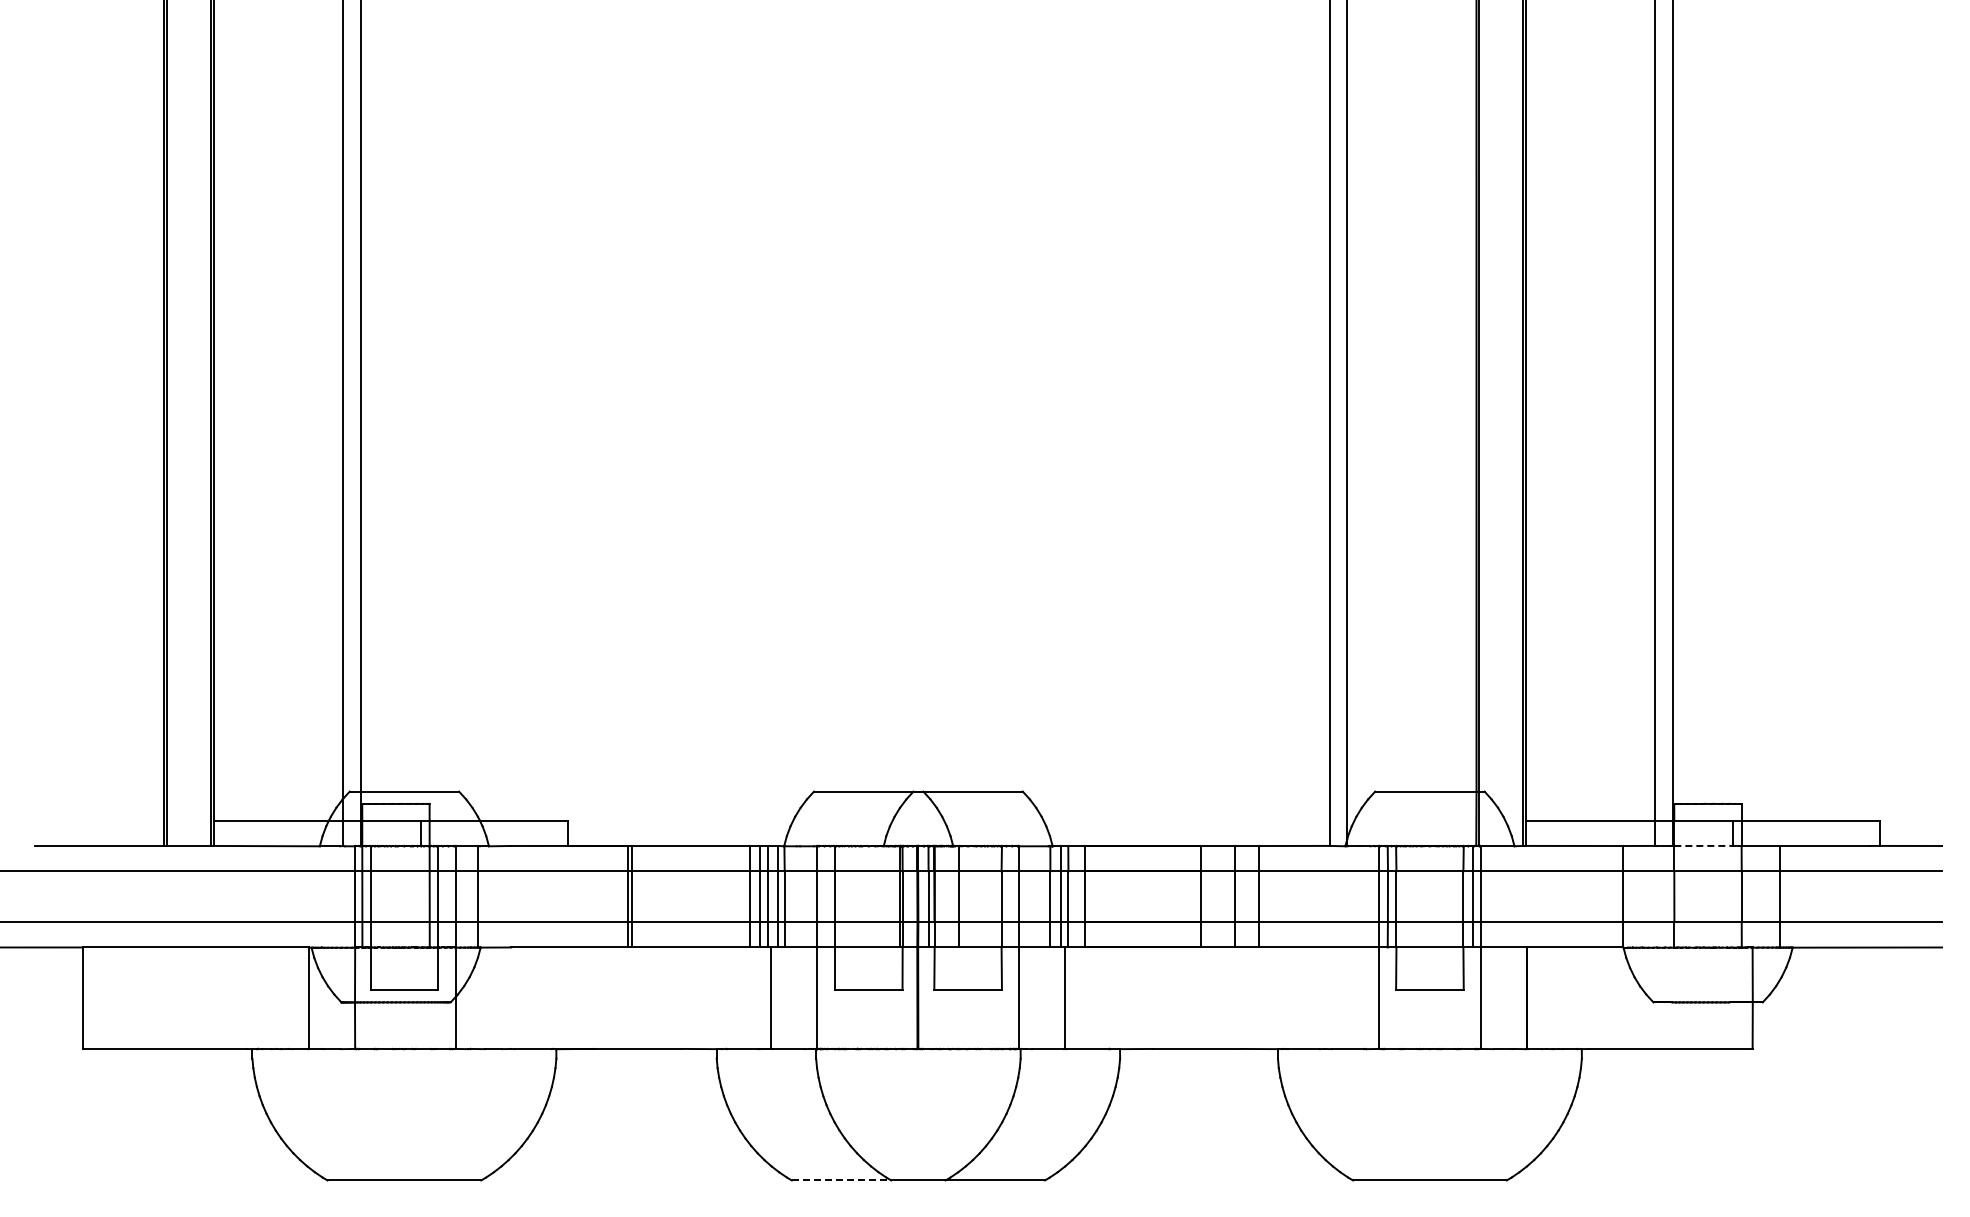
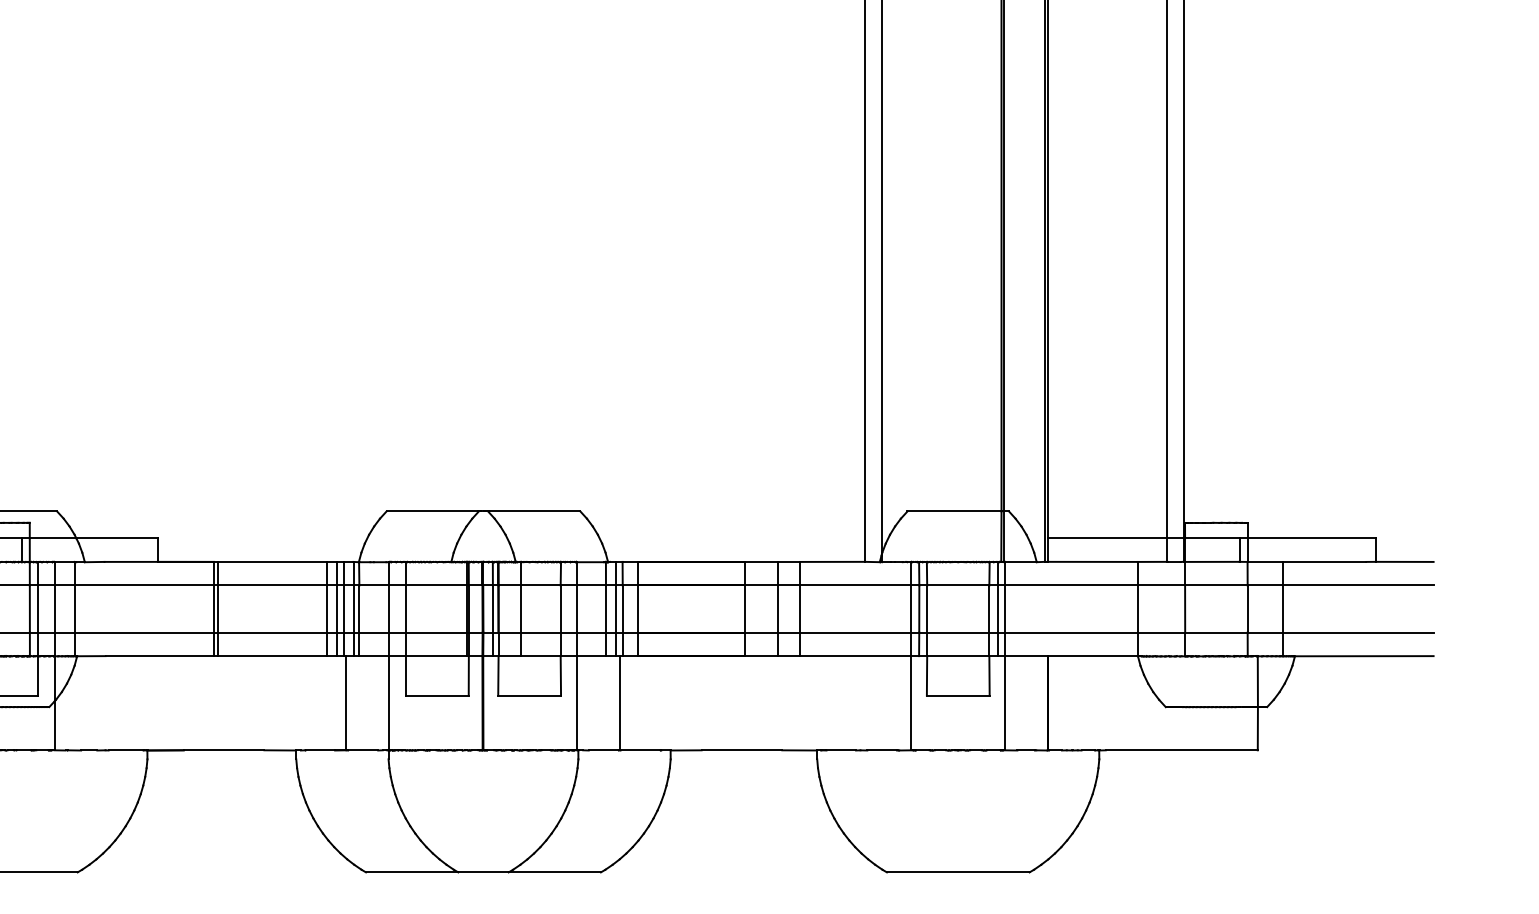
line: (1704, 845) -> (1213, 561), dashed -> solid
line: (841, 1180) -> (412, 872), dashed -> solid

